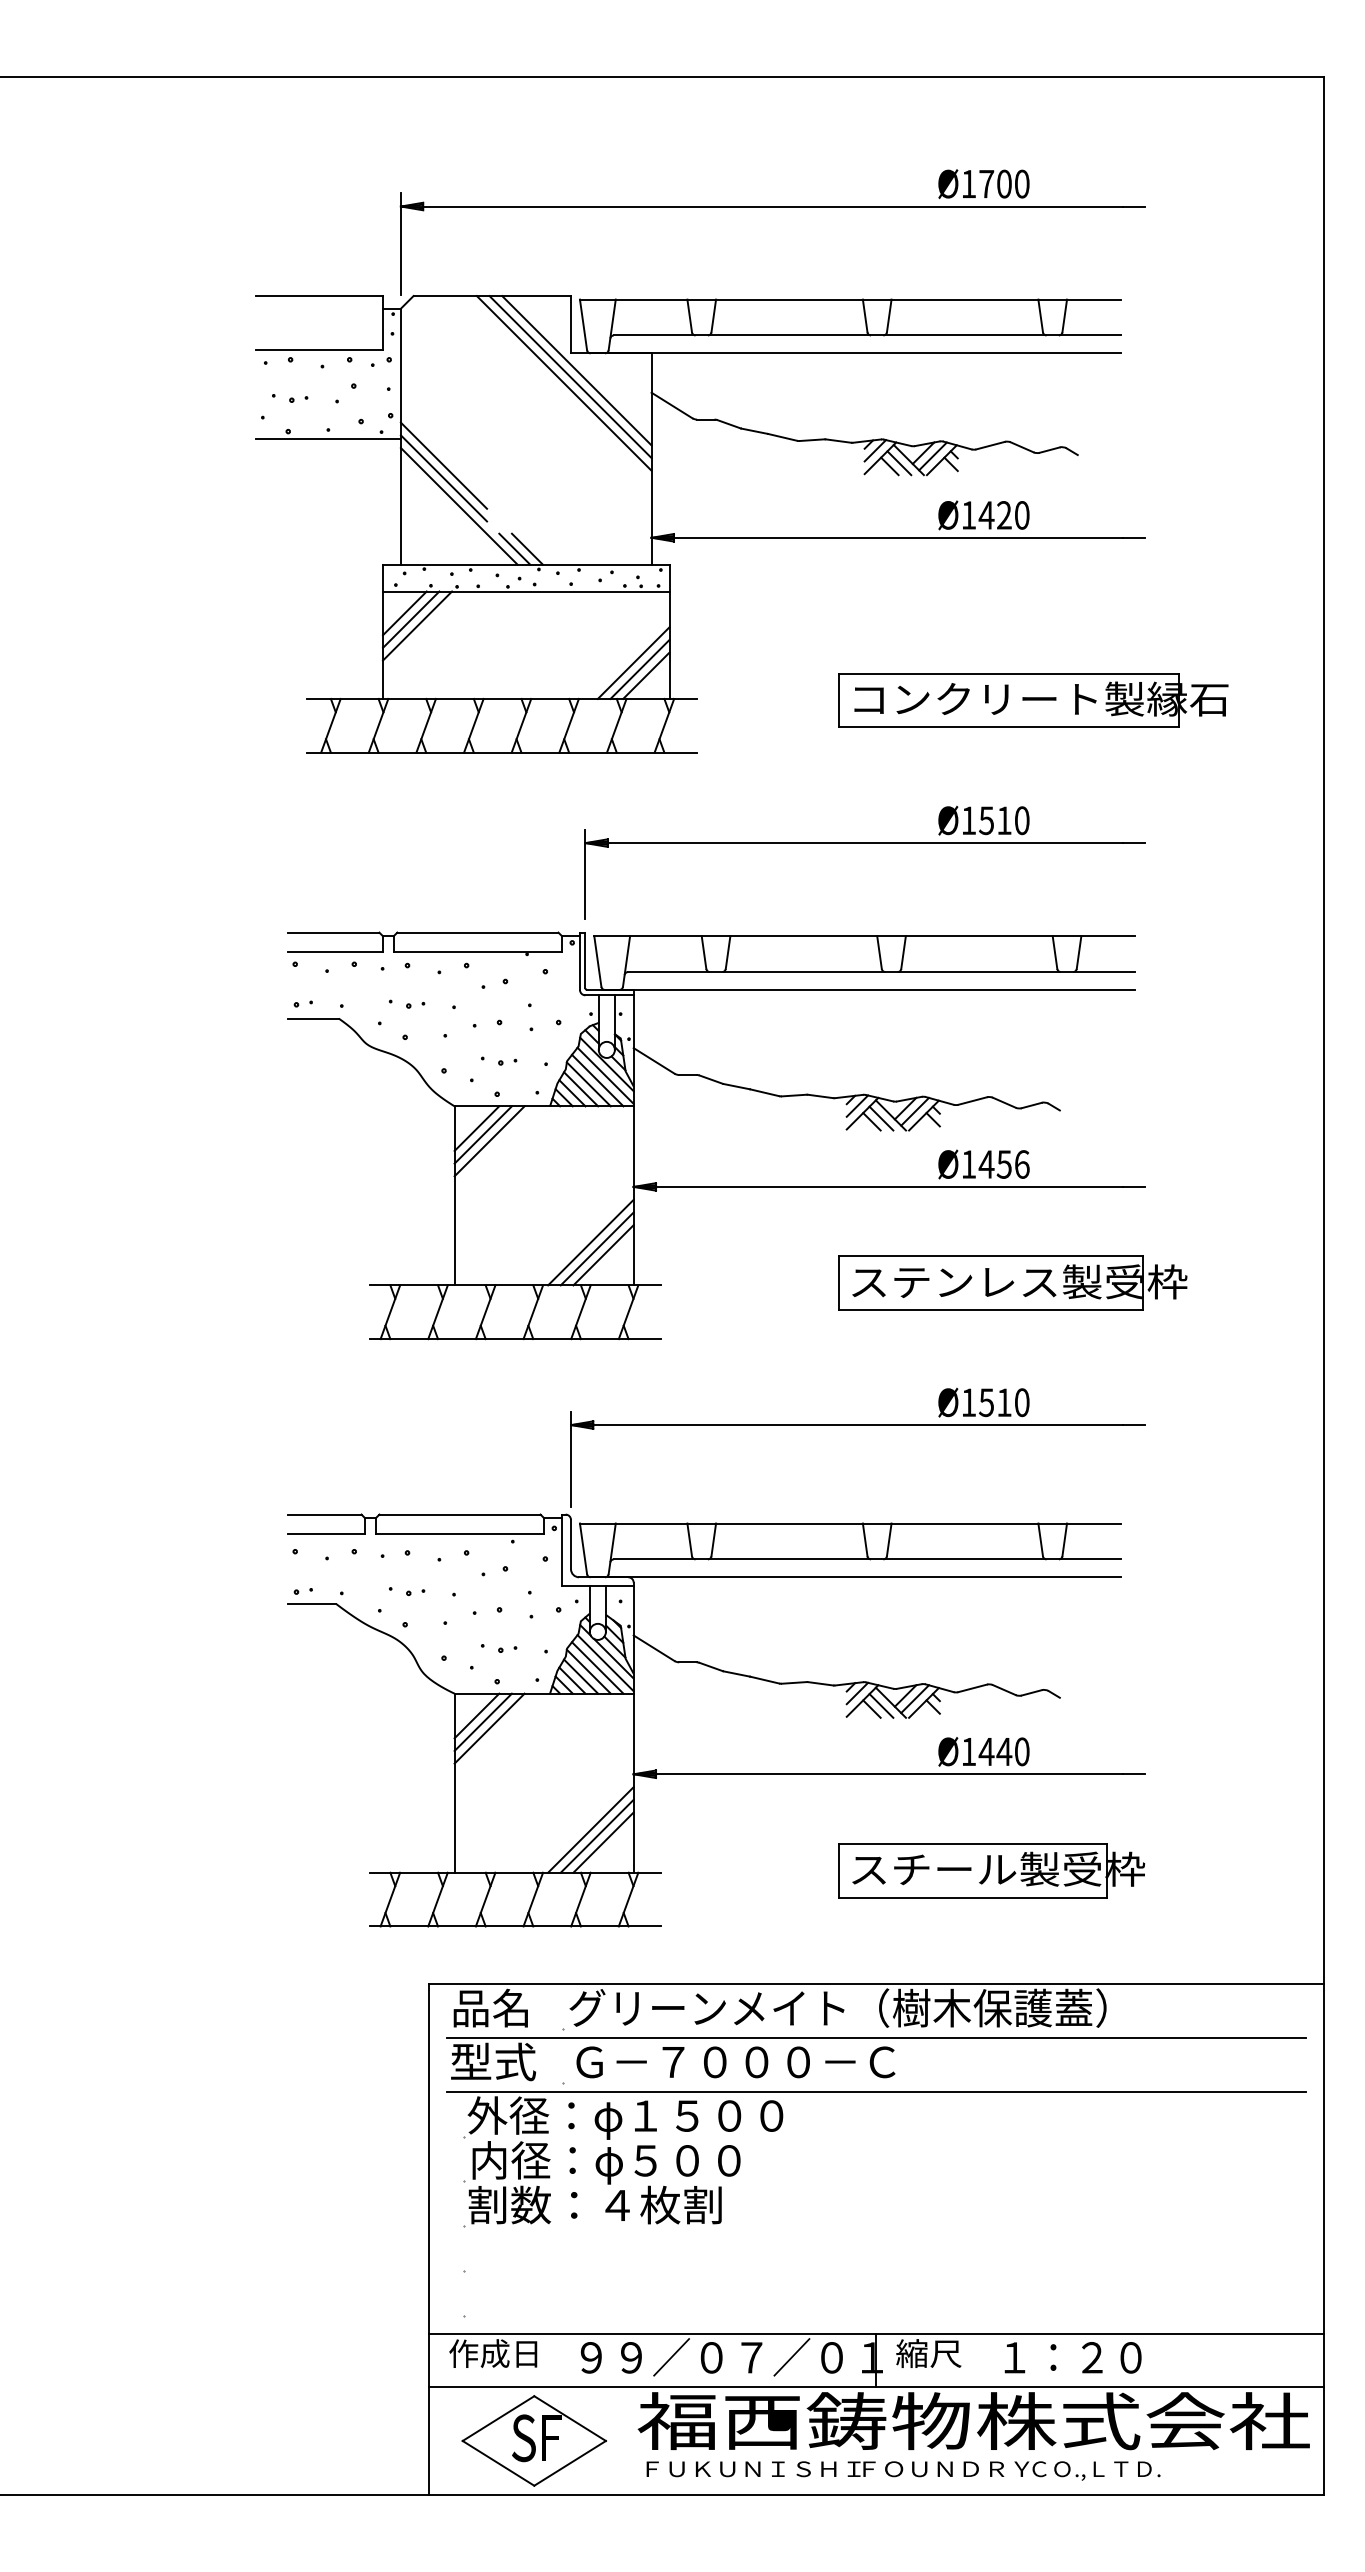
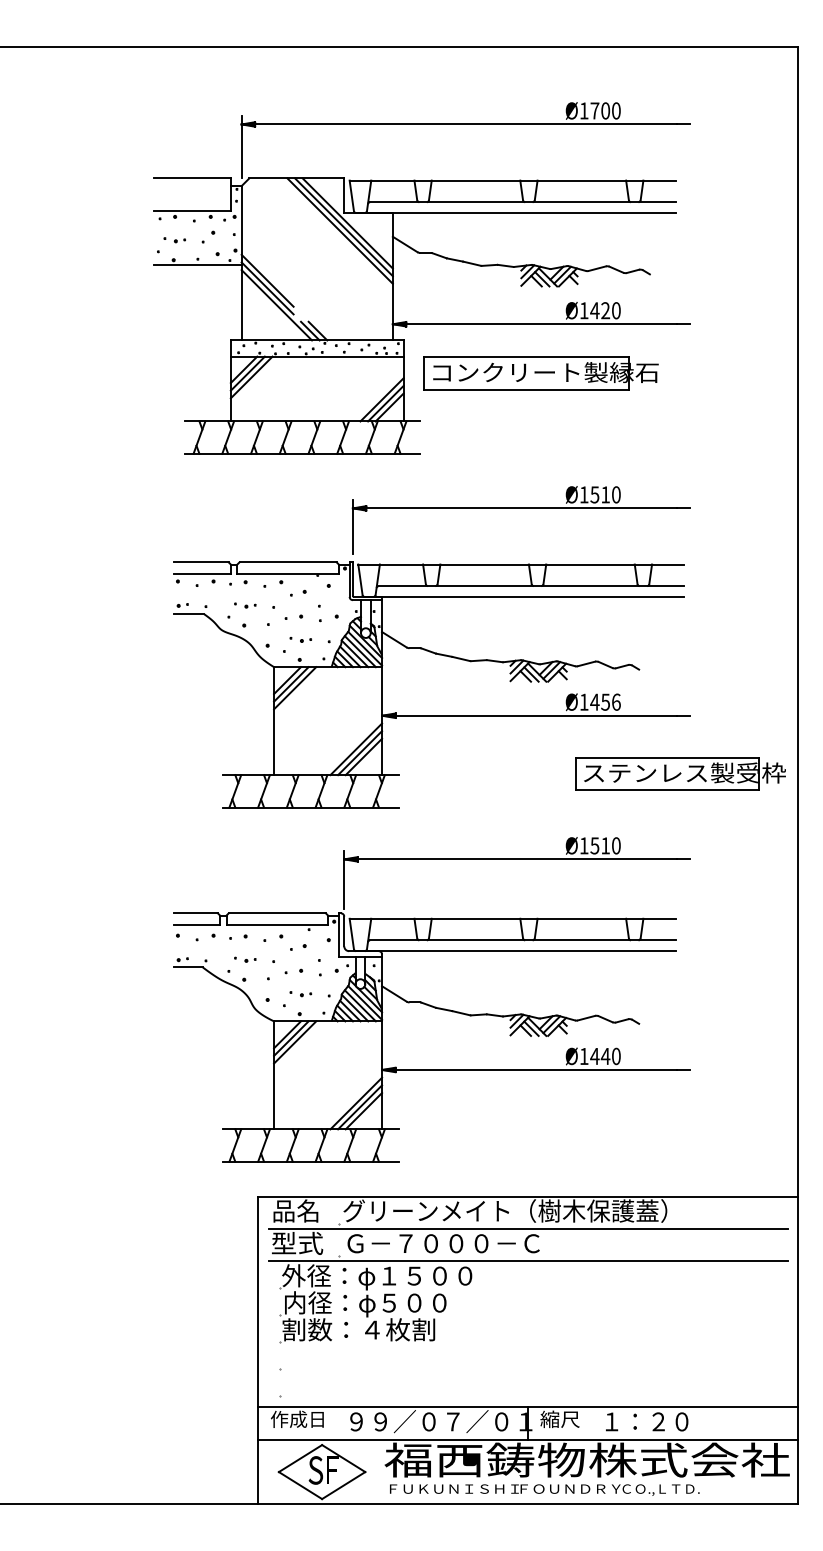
part: (1032, 700) -> (540, 373), moved
part: (1012, 1282) -> (680, 773), moved
part: (990, 1869) -> (597, 1127), removed

